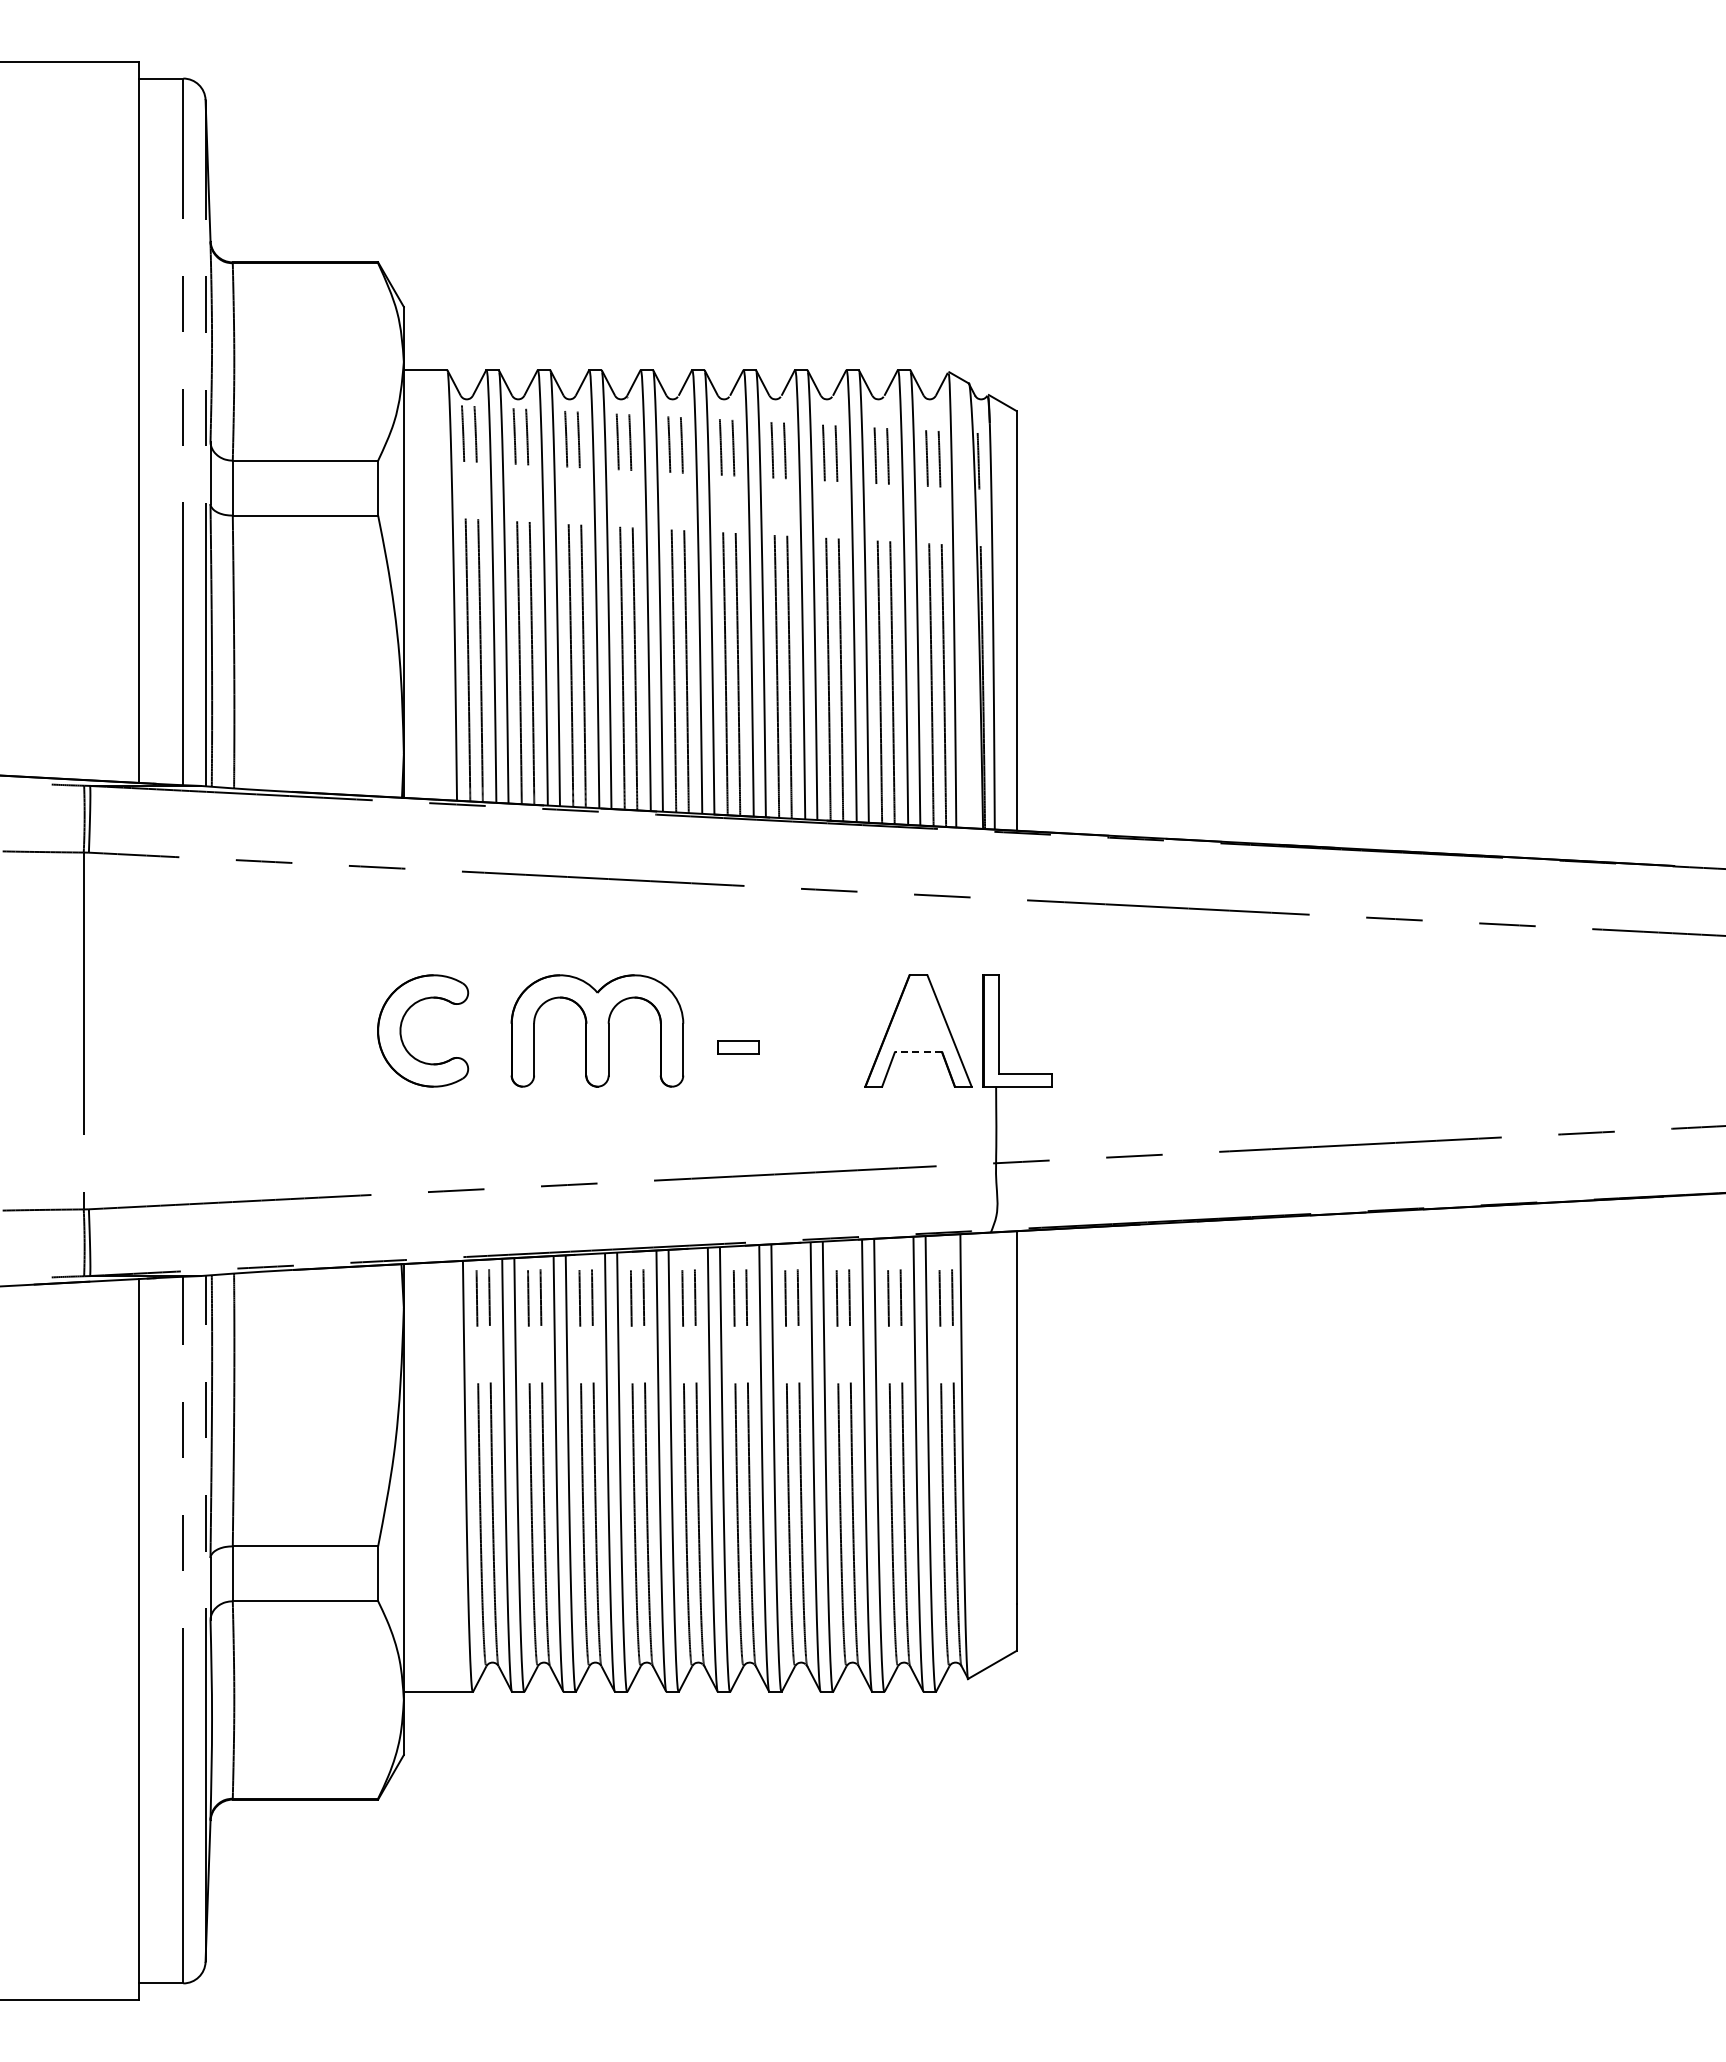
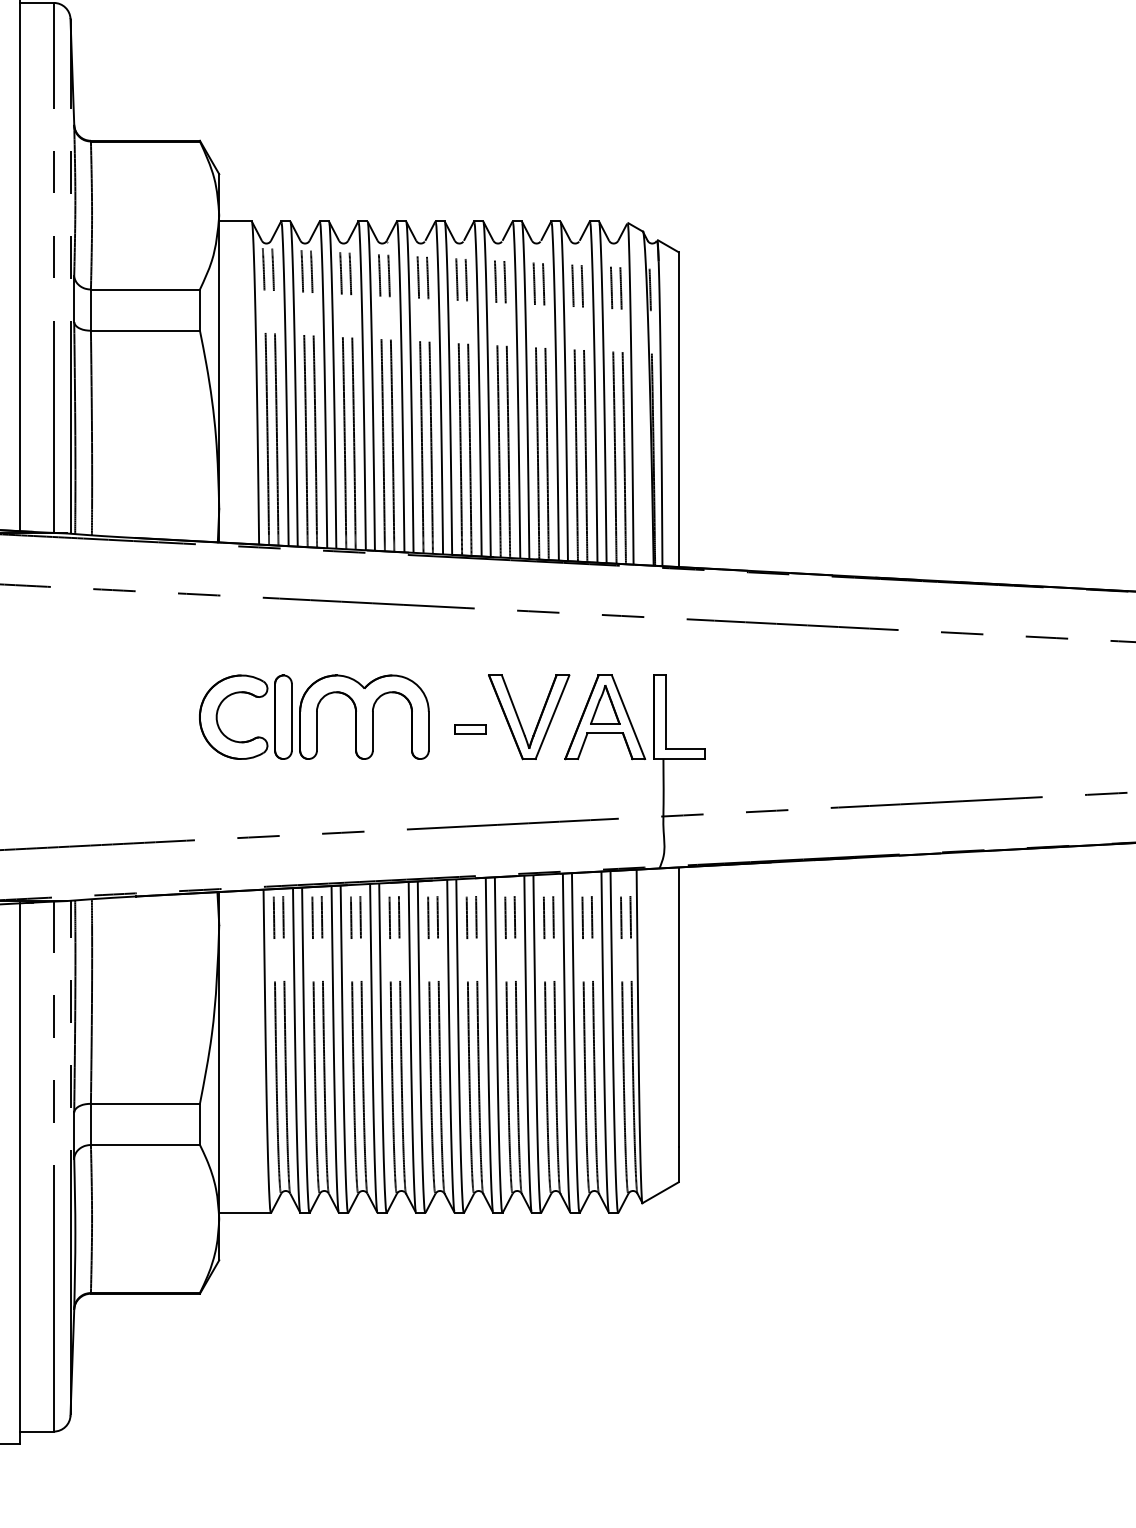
part: (918, 1014) -> (605, 704), added
part: (489, 1030) -> (283, 716), added
part: (804, 1034) -> (519, 719), added
line: (918, 1052) -> (605, 733), dashed -> solid

